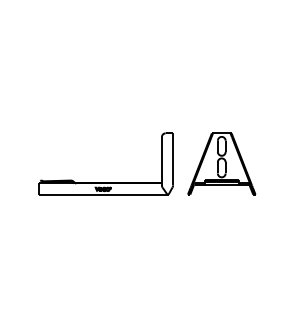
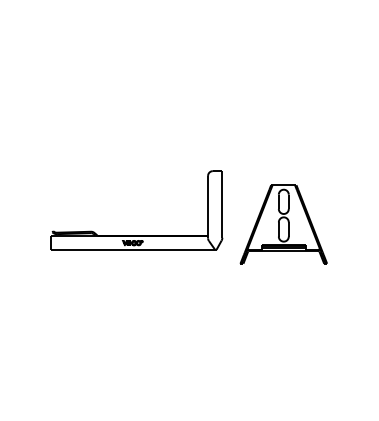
part: (221, 164) -> (283, 224), moved

